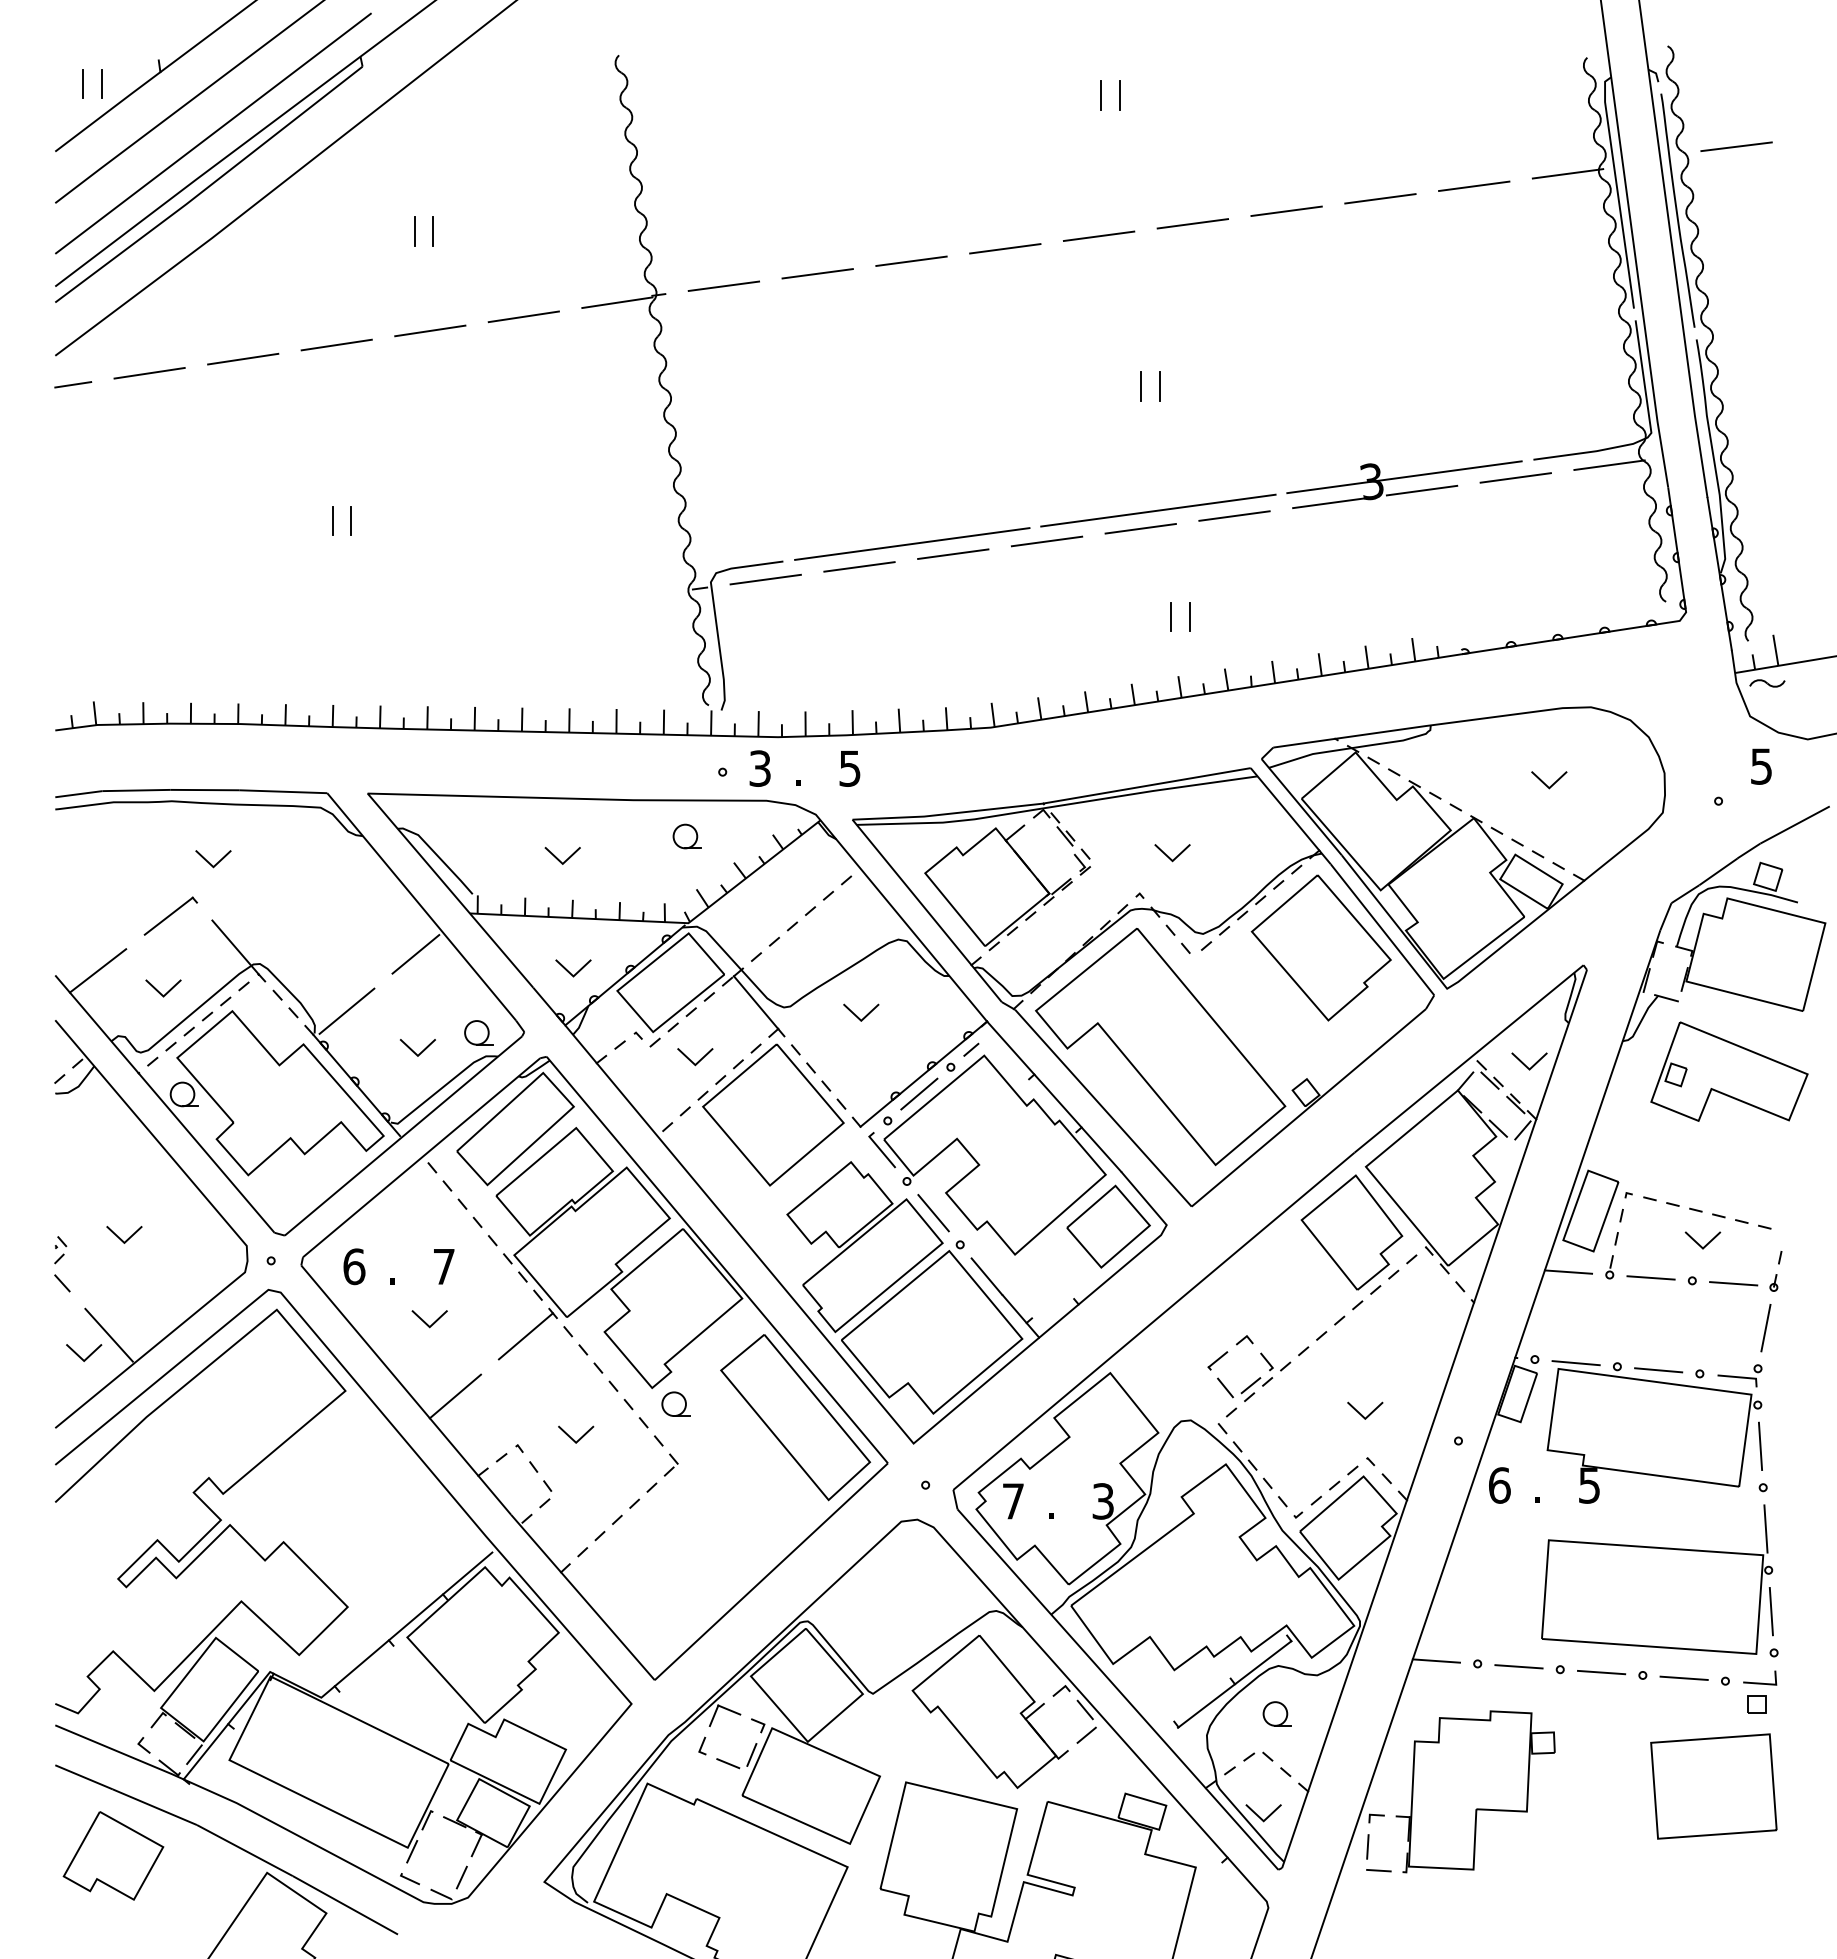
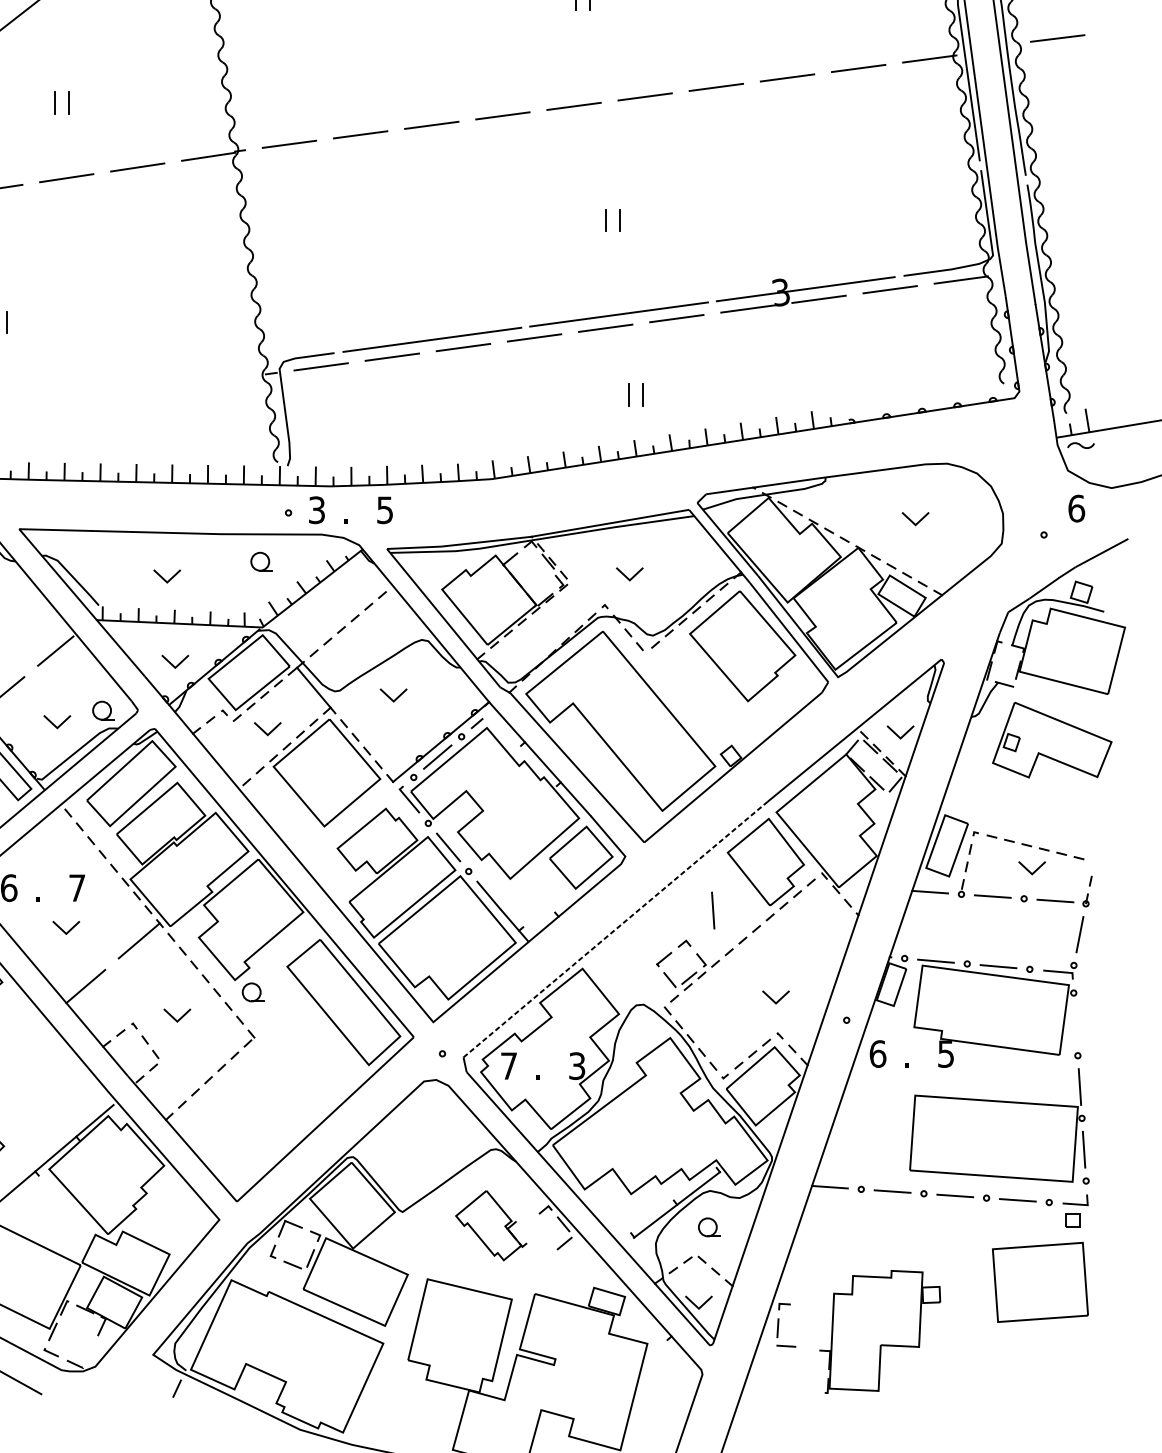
text: (1761, 766) -> (1076, 508), 5 -> 6
line: (1153, 1321) -> (615, 929), solid -> dashed
line: (1760, 1445) -> (713, 909), moved
part: (989, 1711) -> (490, 1225), size x0.6
part: (1475, 1791) -> (880, 1331), moved
line: (461, 1877) -> (176, 1388), moved

